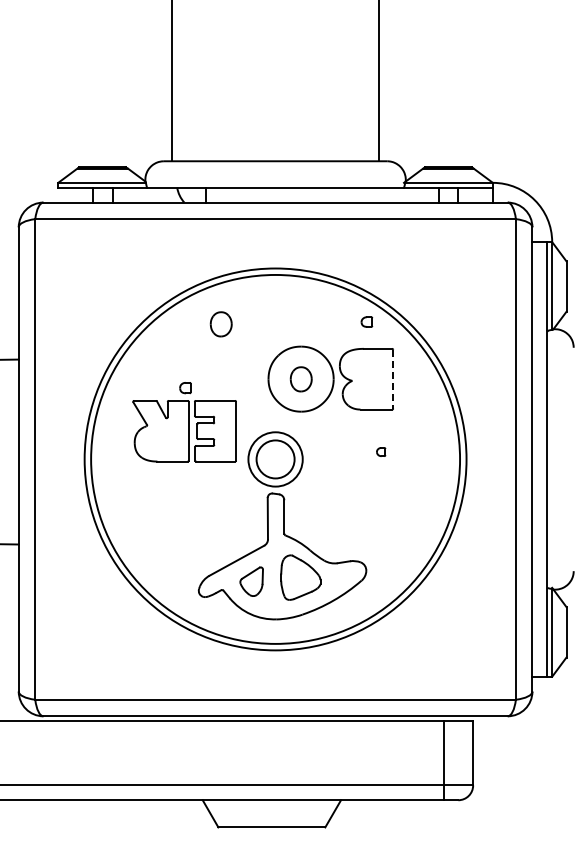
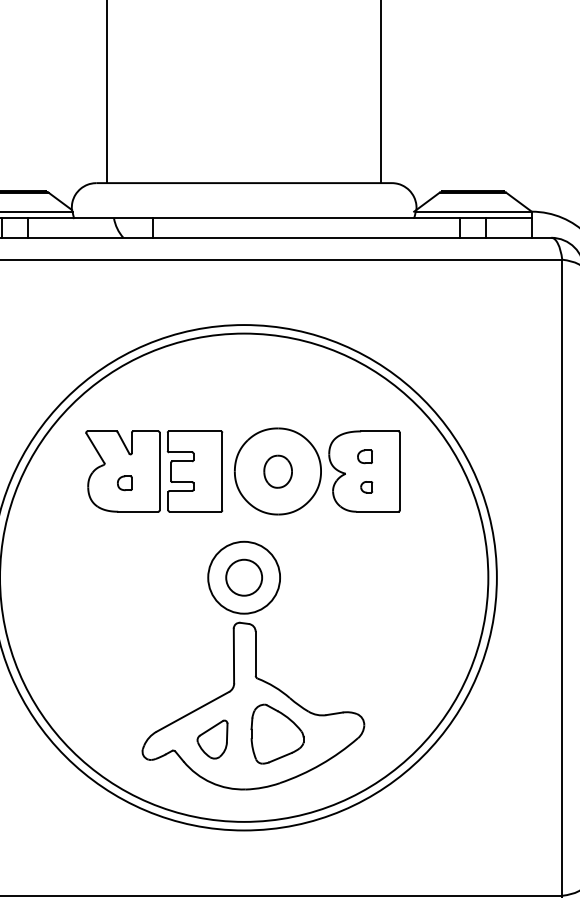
part: (366, 321) -> (364, 456), moved
part: (220, 324) -> (171, 399), removed
line: (393, 379) -> (400, 471), dashed -> solid
part: (184, 431) -> (154, 471), moved
part: (381, 451) -> (367, 486), moved
circle: (275, 459) -> (244, 577), size x0.71

